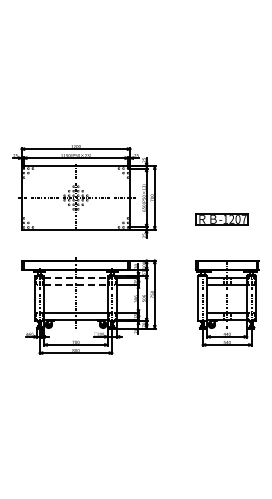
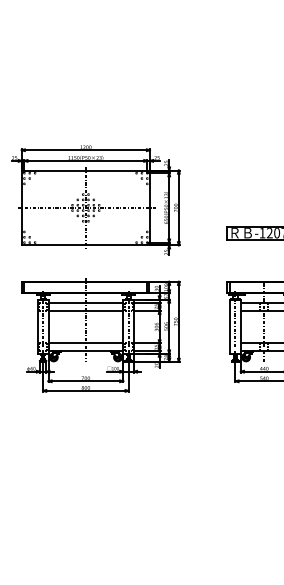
line: (76, 278) -> (86, 302), dashed -> solid
line: (76, 285) -> (86, 311), dashed -> solid

